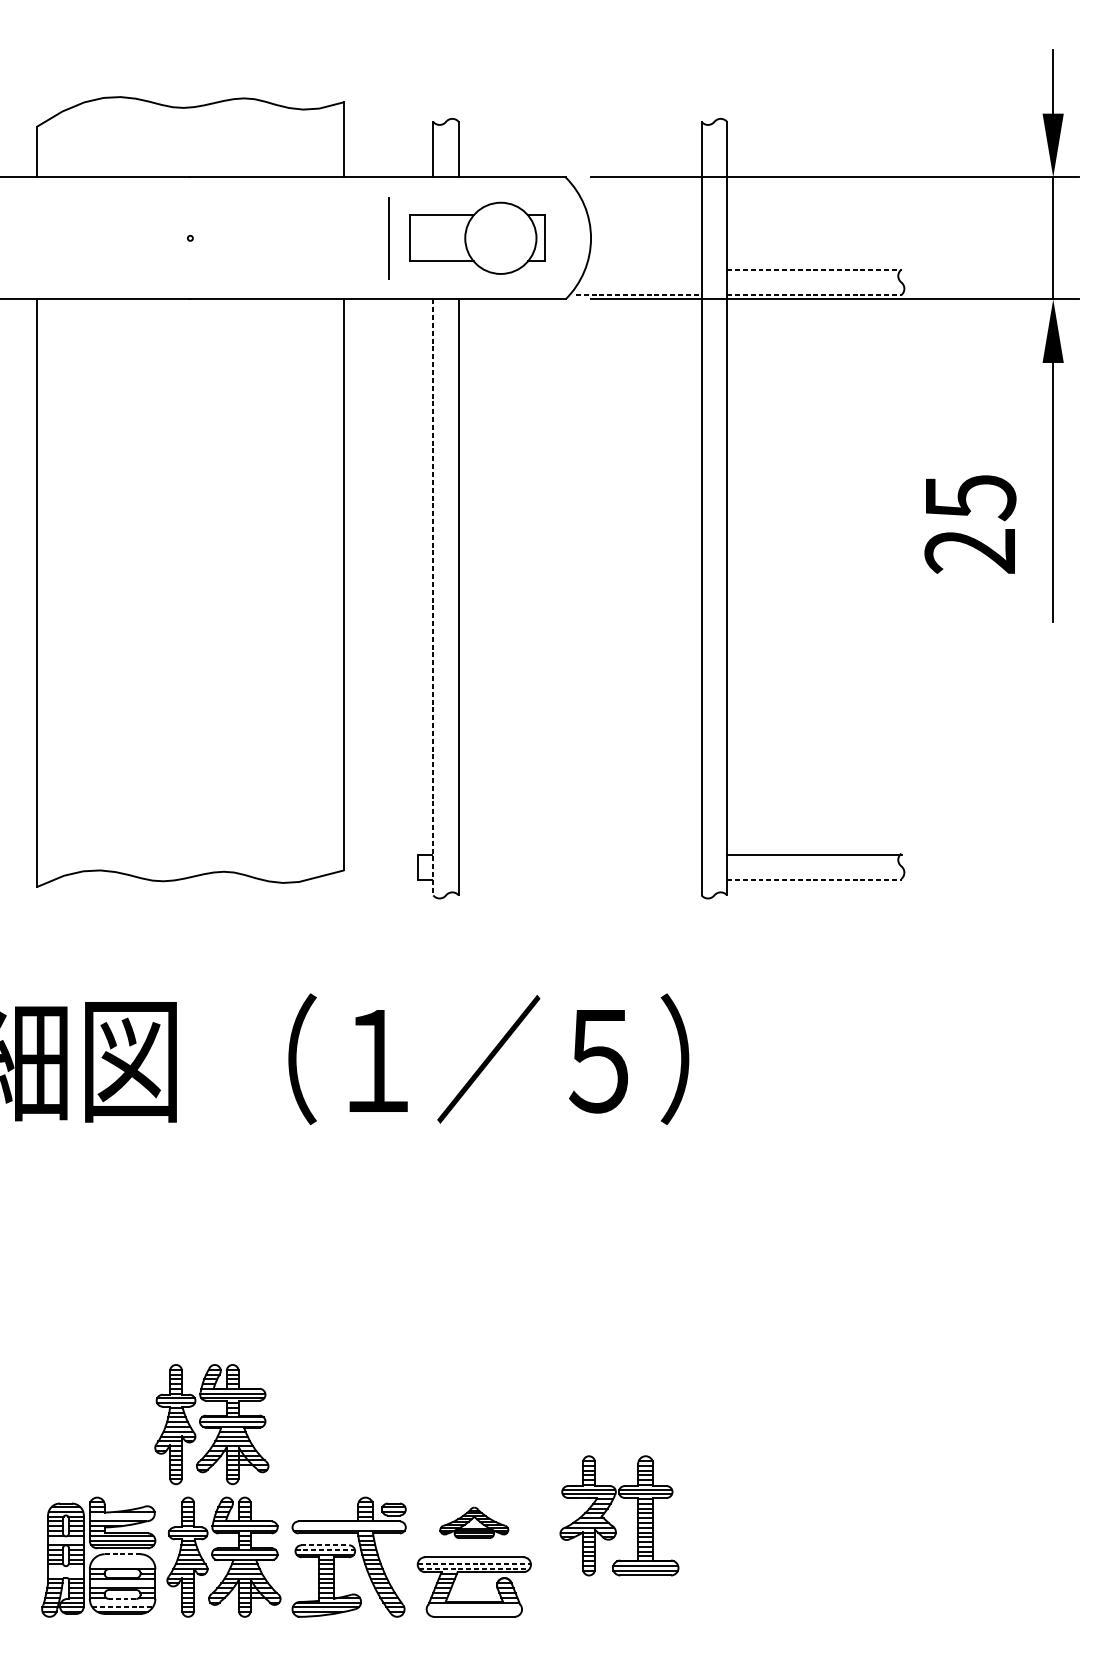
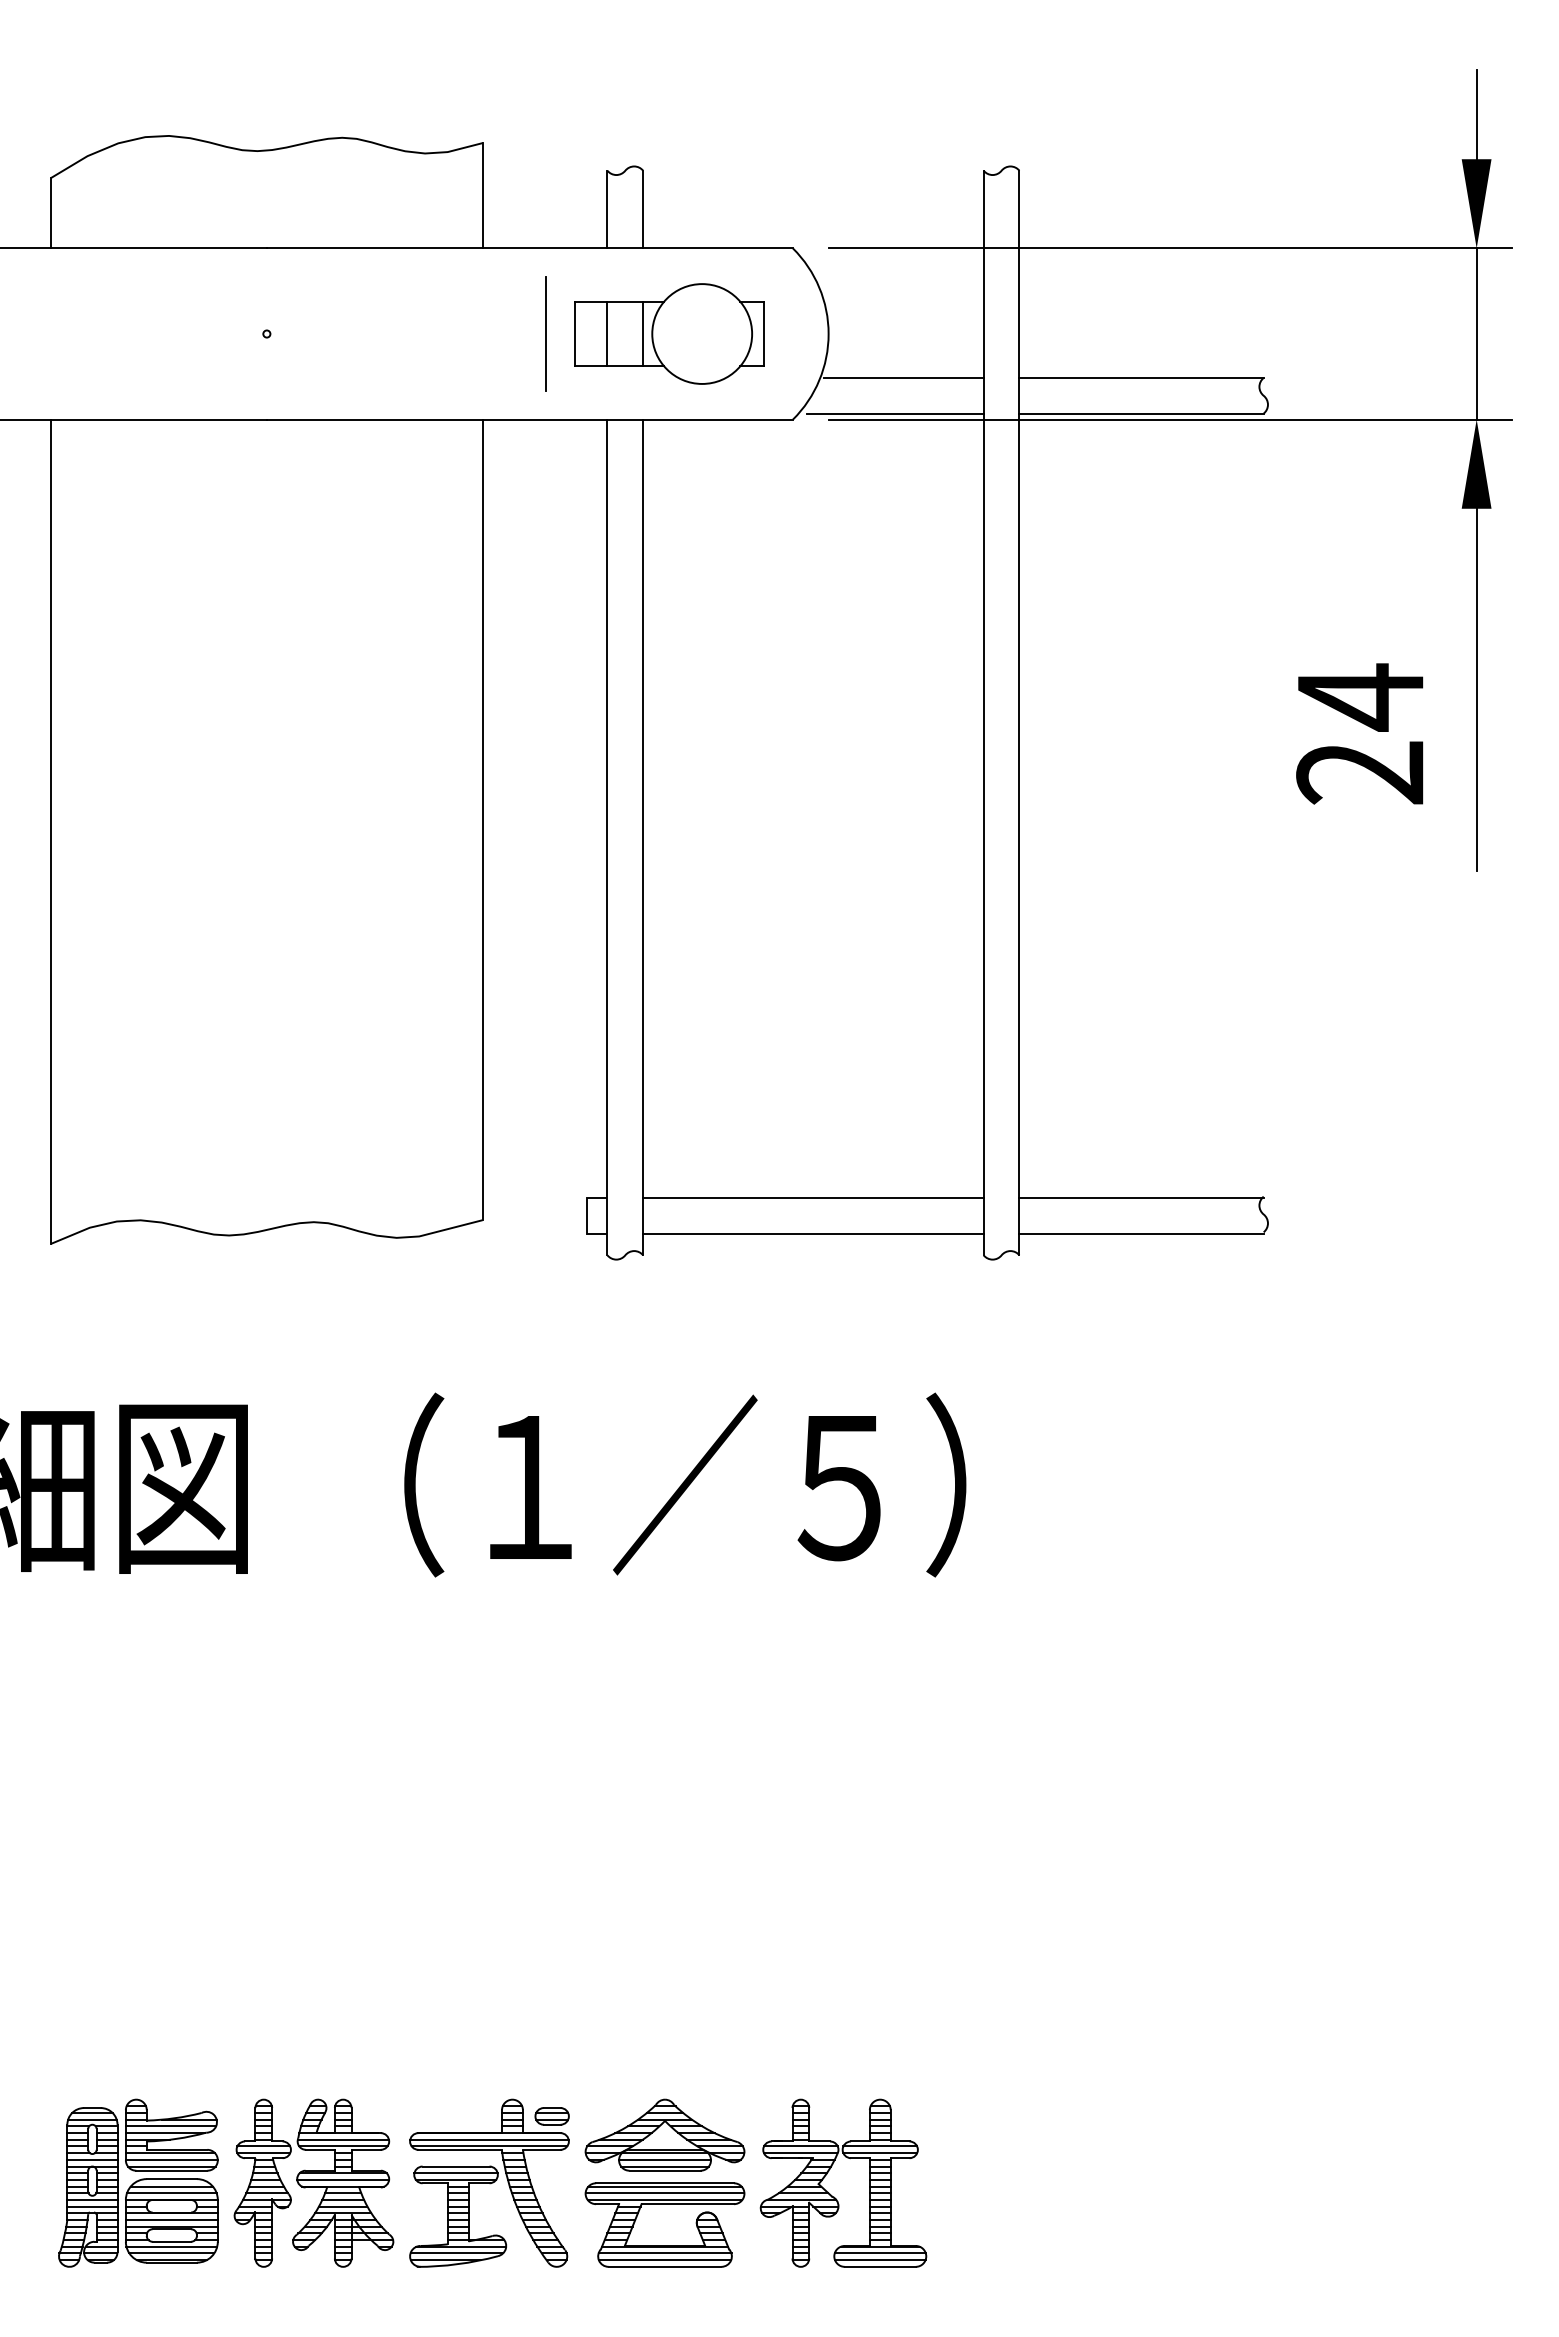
line: (433, 237) -> (607, 333), added
line: (459, 237) -> (643, 333), added
line: (644, 269) -> (903, 377), added
line: (814, 269) -> (1142, 377), dashed -> solid
line: (639, 295) -> (896, 413), dashed -> solid
line: (814, 295) -> (1142, 413), dashed -> solid
text: (971, 497) -> (1361, 697), 25 -> 24
line: (433, 597) -> (607, 837), dashed -> solid
line: (580, 854) -> (813, 1198), added
line: (580, 879) -> (813, 1233), added
line: (814, 879) -> (1142, 1233), dashed -> solid
part: (211, 1424) -> (296, 1996), removed
line: (121, 1516) -> (170, 2126), added
part: (473, 1522) -> (664, 2134), size x1.67
part: (613, 1525) -> (834, 2196), moved
line: (349, 1526) -> (489, 2139), added
line: (66, 1540) -> (92, 2159), added
line: (325, 1545) -> (456, 2166), dashed -> solid
line: (325, 1550) -> (456, 2173), dashed -> solid
line: (123, 1554) -> (172, 2179), dashed -> solid
line: (122, 1559) -> (171, 2186), added
line: (473, 1559) -> (664, 2186), added
line: (122, 1564) -> (171, 2193), added
line: (474, 1564) -> (665, 2193), dashed -> solid
line: (66, 1568) -> (92, 2199), added
line: (474, 1568) -> (665, 2199), dashed -> solid
line: (66, 1573) -> (92, 2206), added
line: (122, 1583) -> (171, 2220), added
line: (122, 1598) -> (171, 2241), dashed -> solid
line: (122, 1602) -> (171, 2246), added
line: (123, 1607) -> (172, 2253), dashed -> solid
line: (473, 1607) -> (664, 2253), added
line: (473, 1612) -> (664, 2260), added

